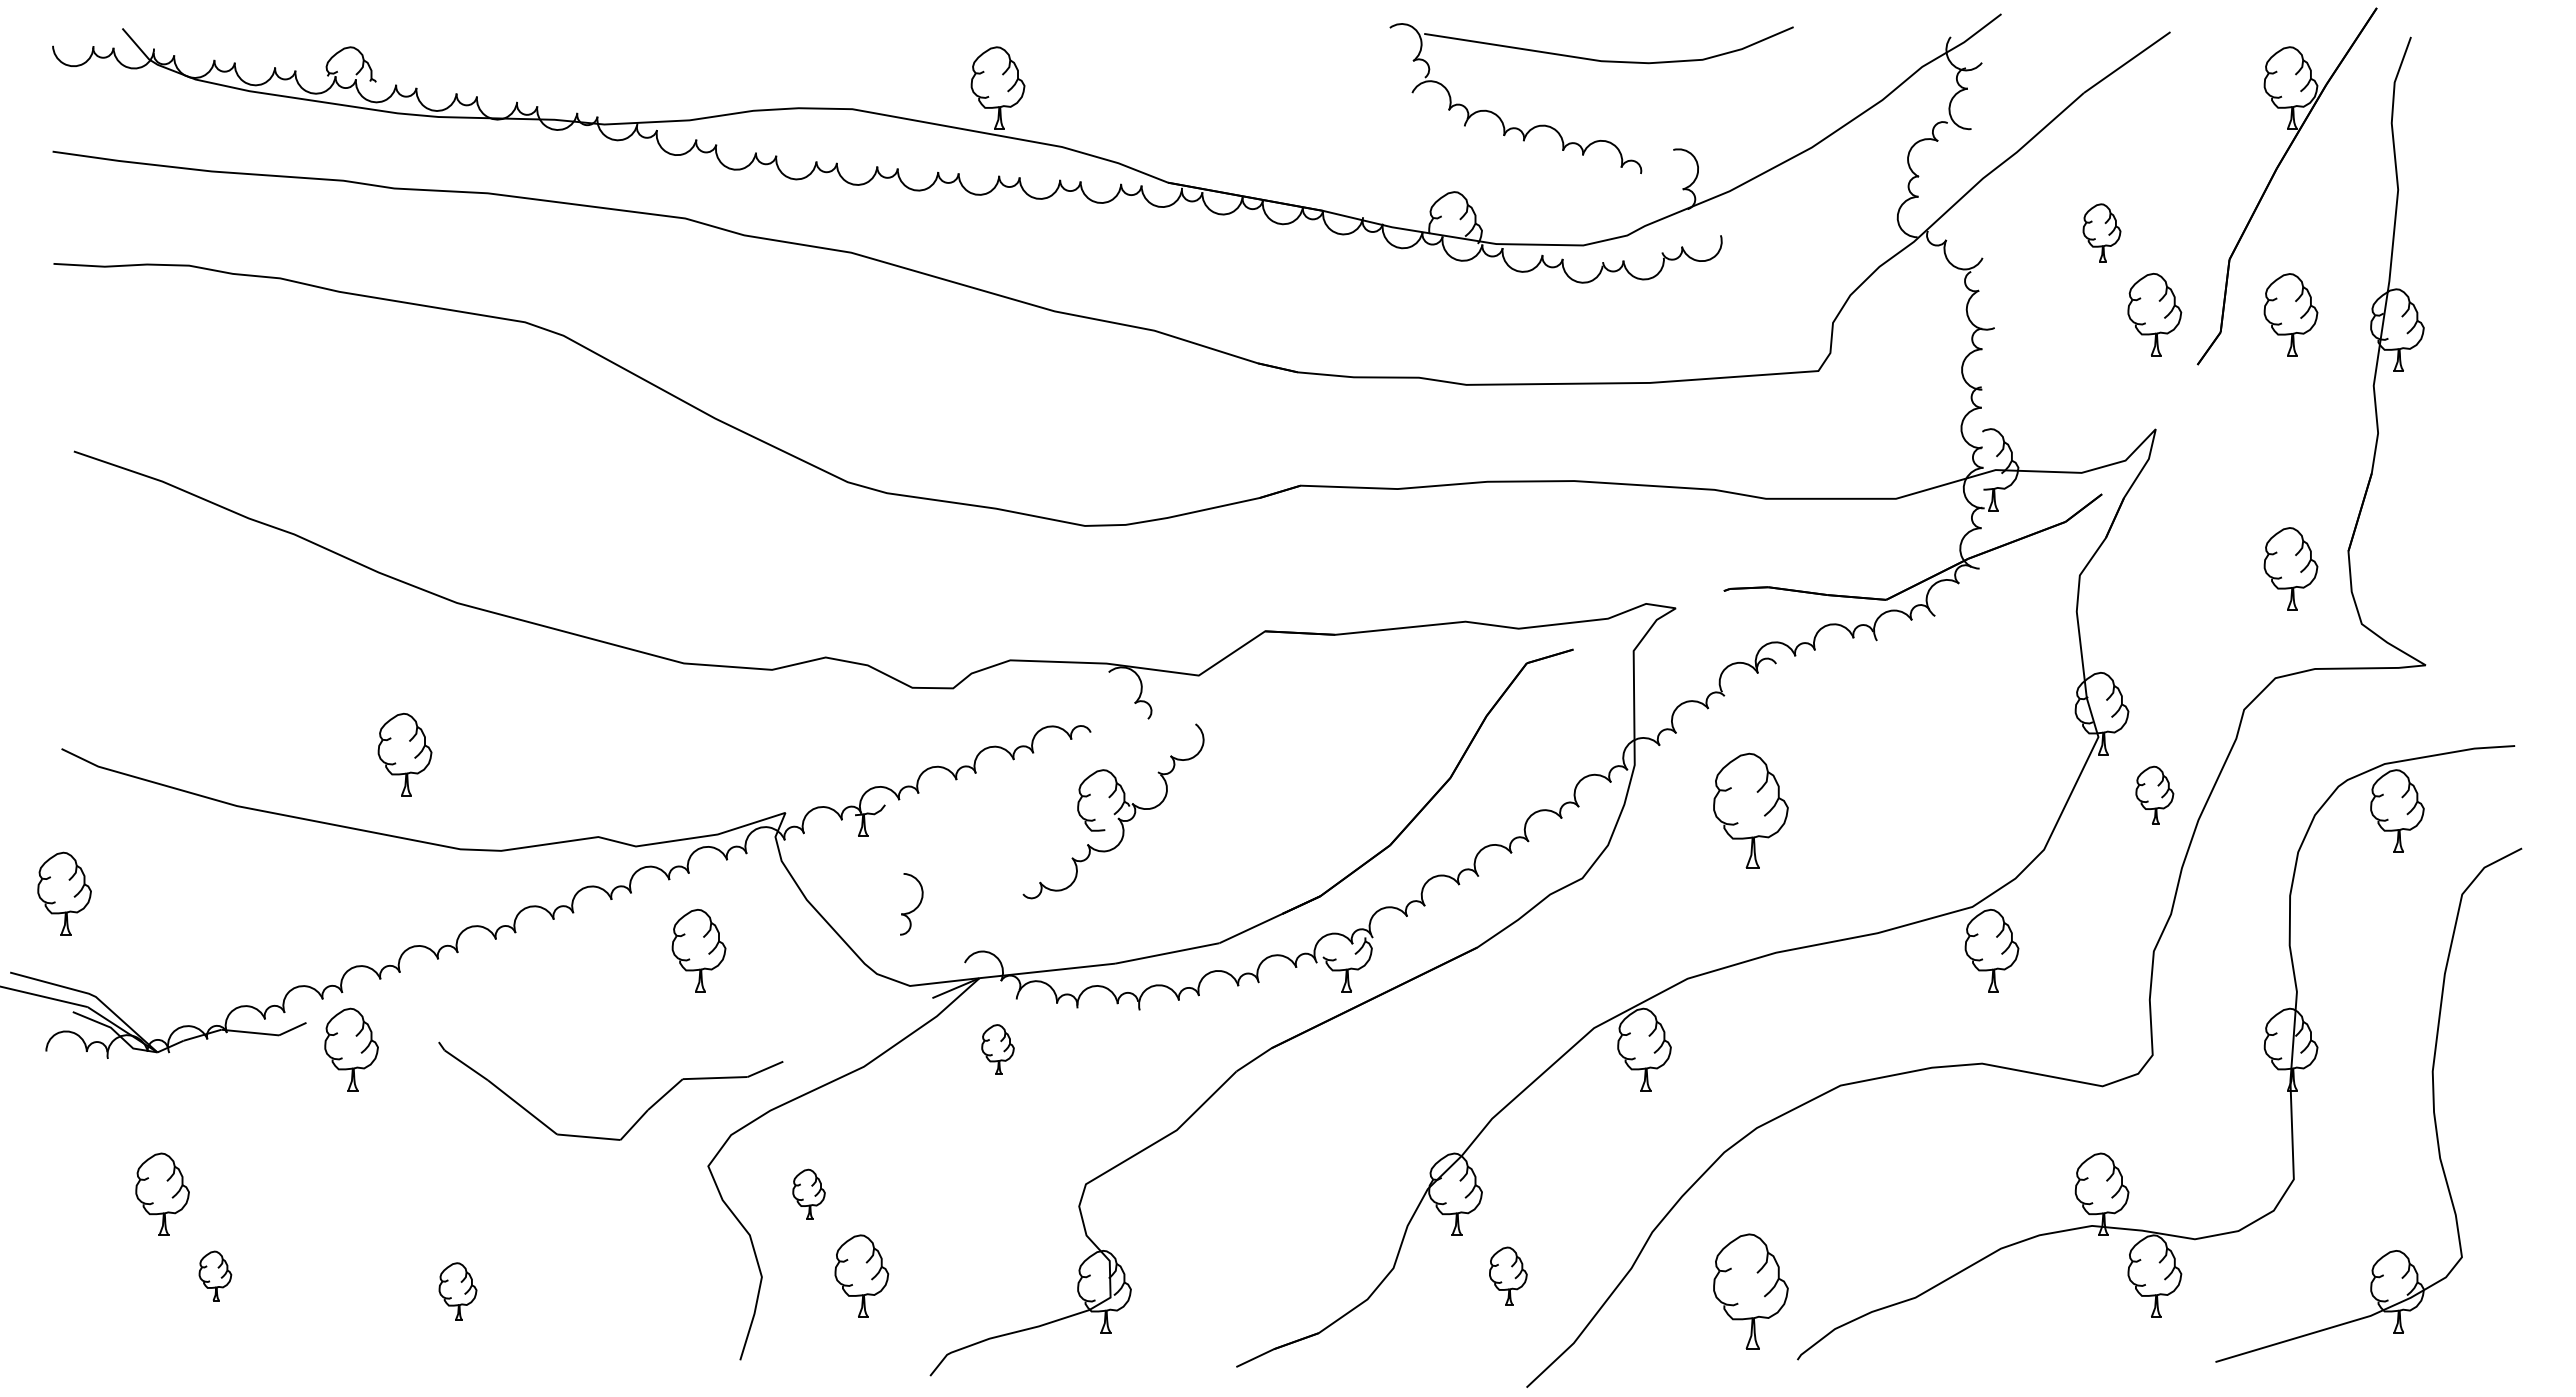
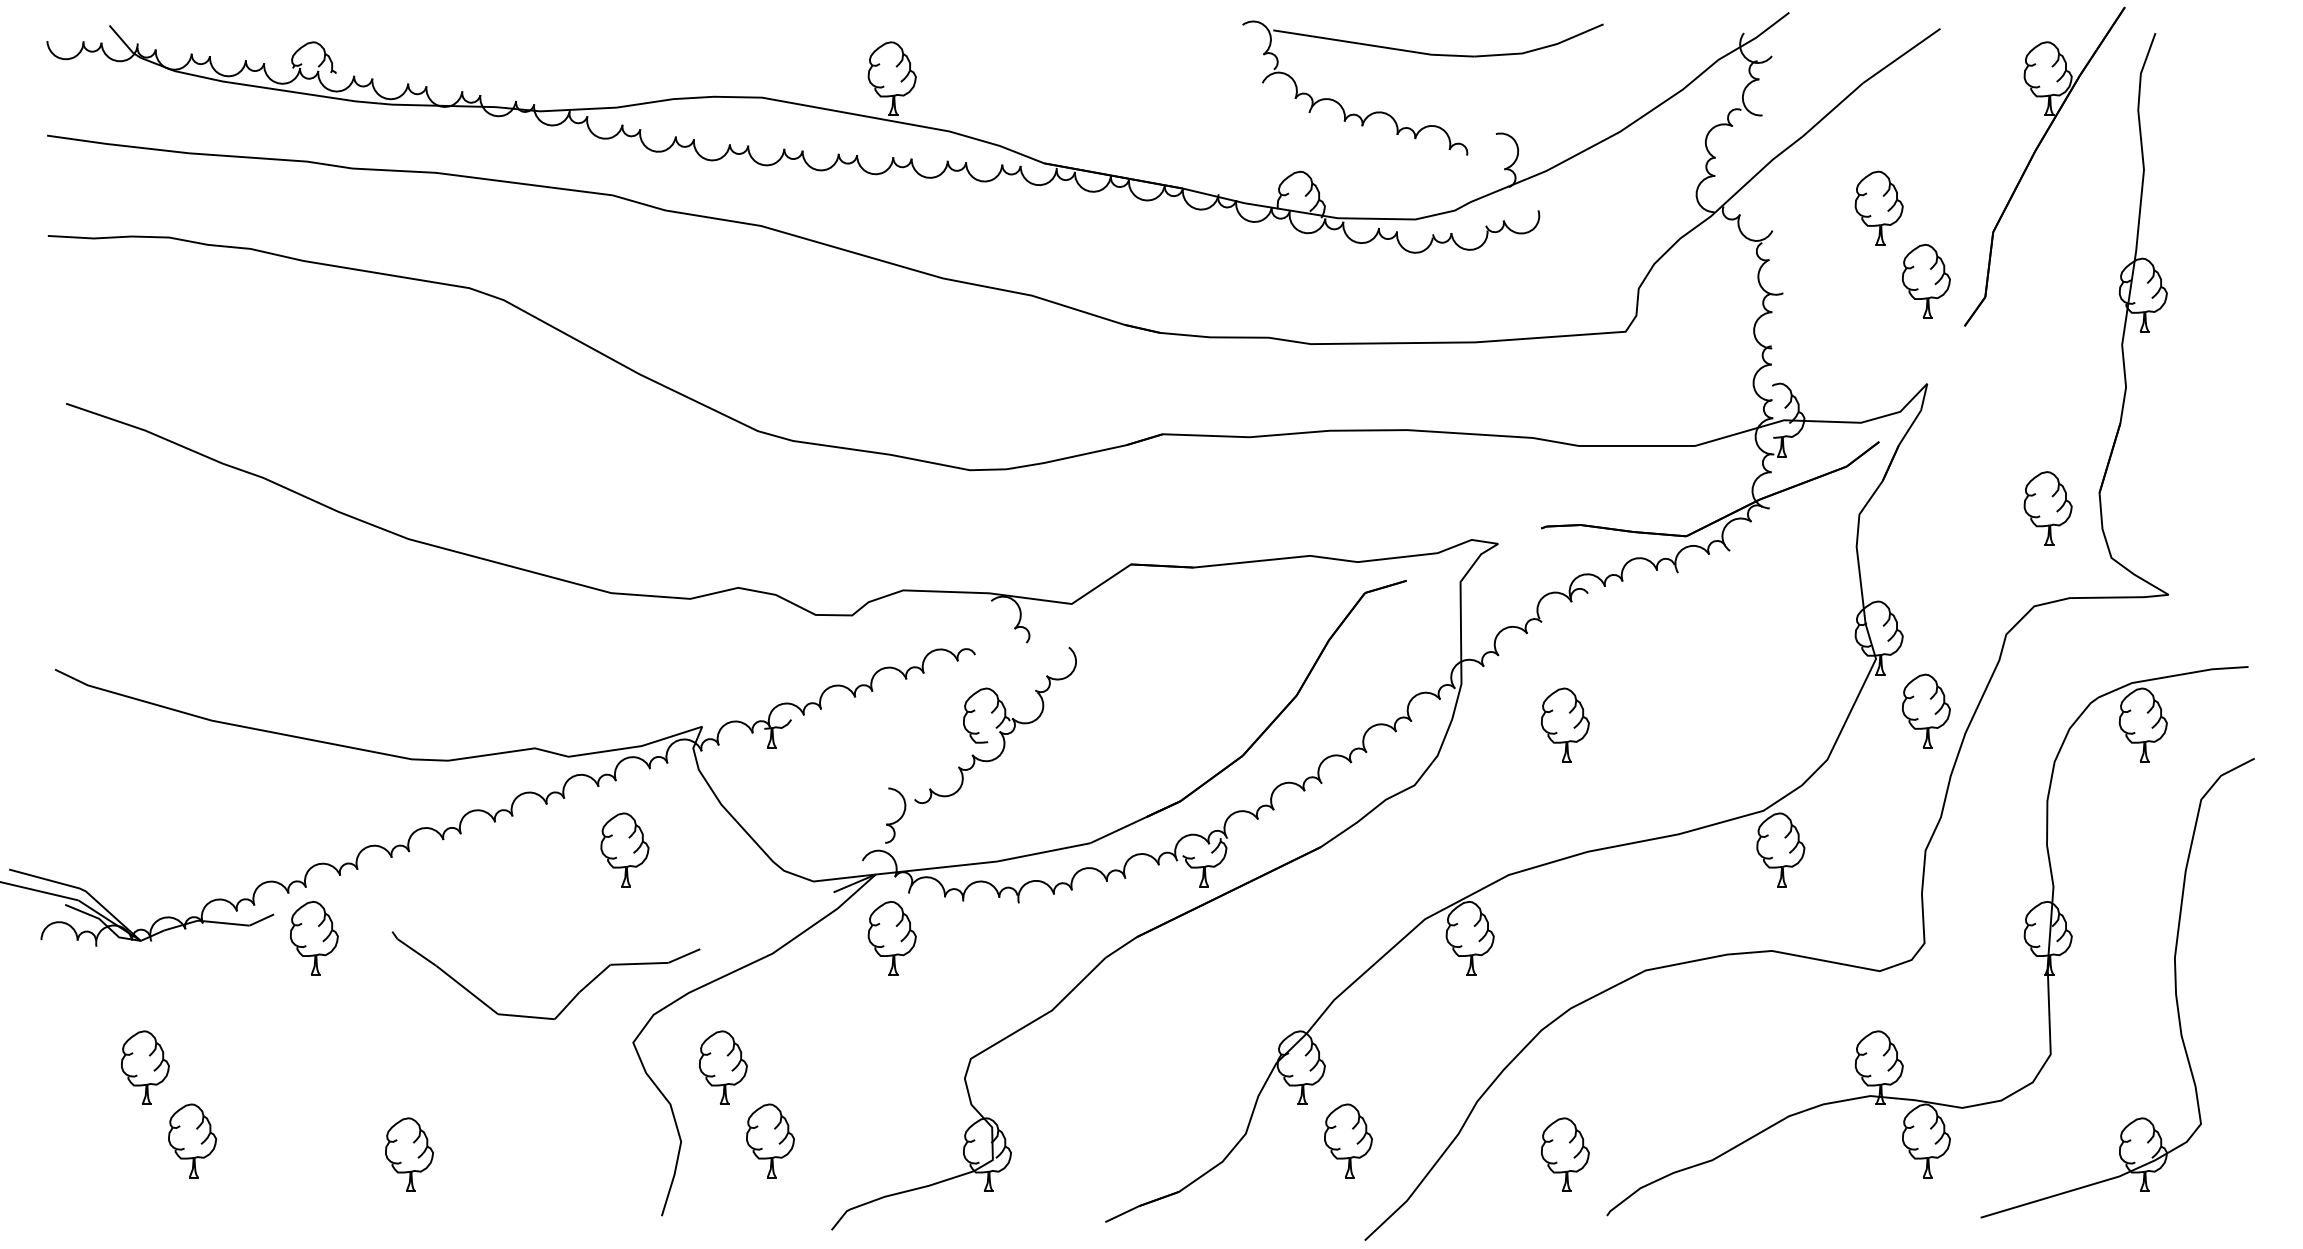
part: (2101, 232) -> (1878, 207), size x1.43
part: (2290, 314) -> (2047, 281), removed
part: (404, 754) -> (361, 674), removed
part: (2154, 794) -> (1926, 710), size x1.43
part: (1750, 810) -> (1564, 724), size x0.71
part: (64, 893) -> (57, 798), removed
part: (911, 904) -> (895, 815), moved
part: (997, 1049) -> (891, 938), size x1.67
part: (808, 1193) -> (722, 1067), size x1.67
part: (215, 1275) -> (192, 1140), size x1.67
part: (1508, 1275) -> (1348, 1140), size x1.43
part: (457, 1291) -> (409, 1154), size x1.43
part: (1750, 1291) -> (1564, 1154), size x0.71

